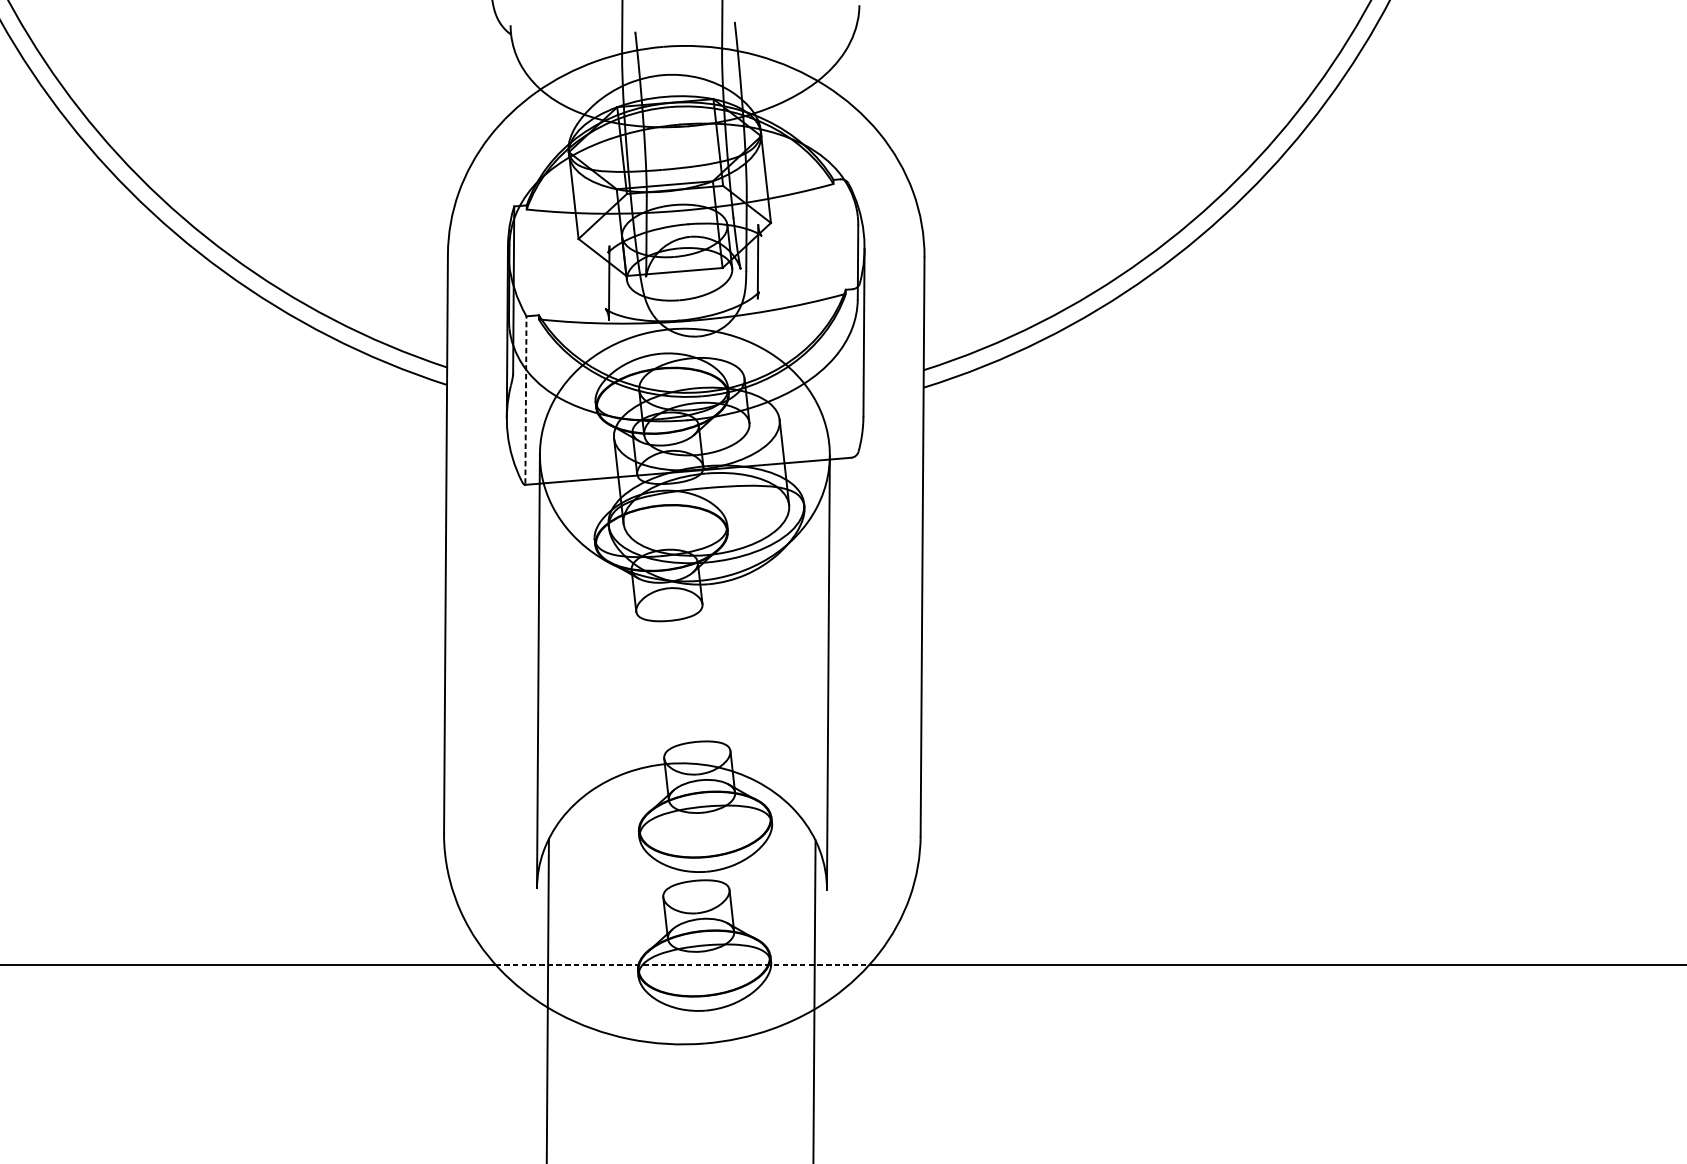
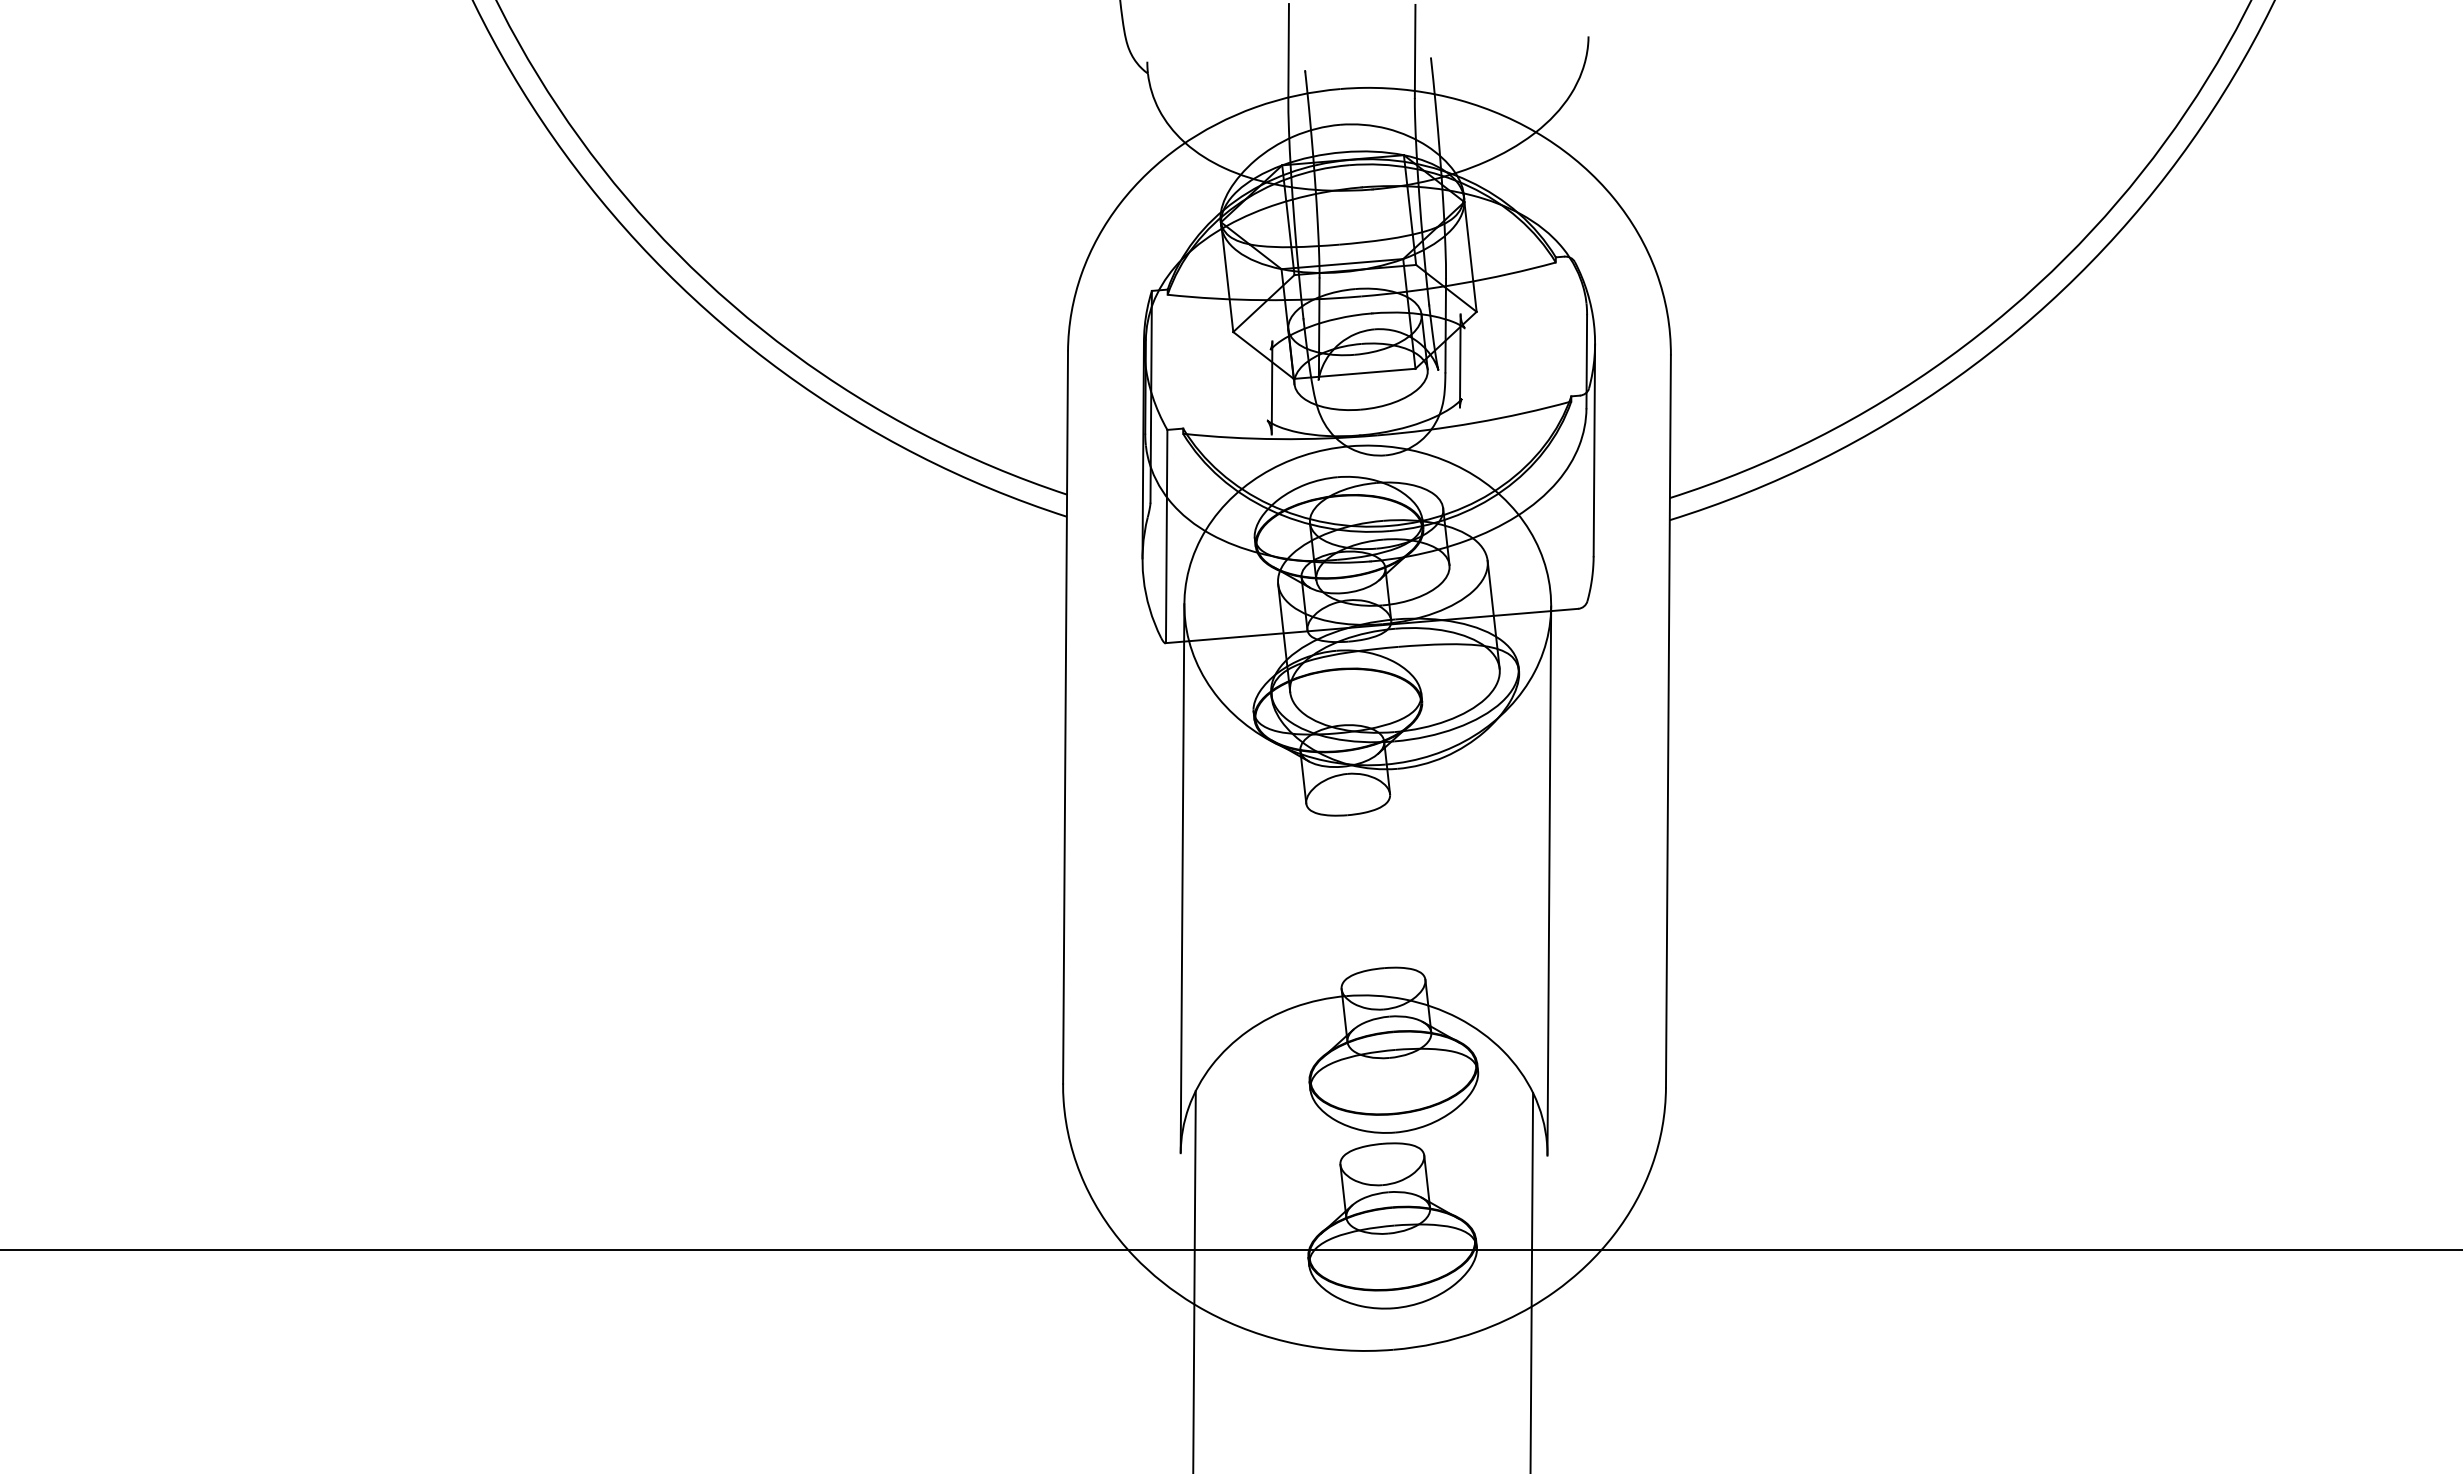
line: (525, 399) -> (1166, 535), dashed -> solid
line: (682, 965) -> (1364, 1250), dashed -> solid

